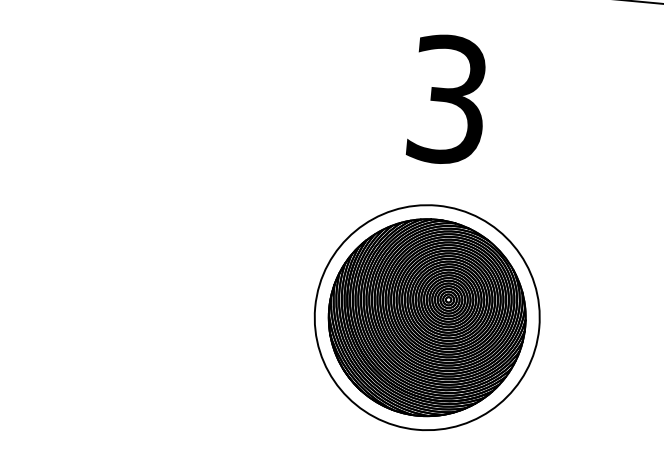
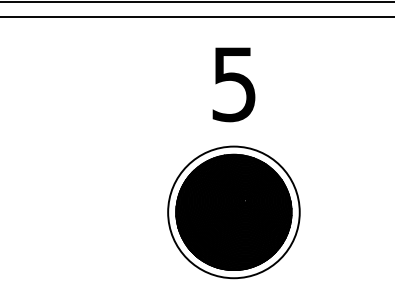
text: (446, 98) -> (233, 83), 3 -> 5

